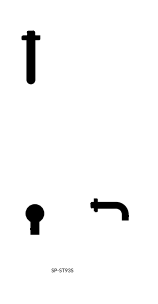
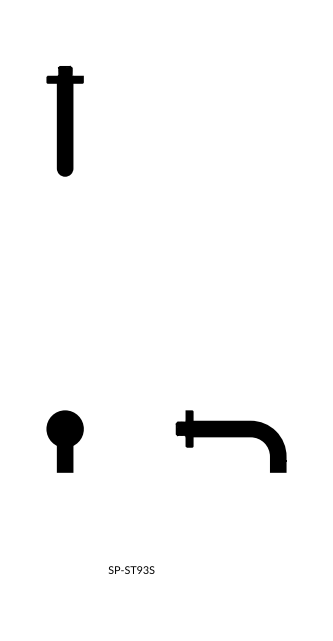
part: (109, 209) -> (230, 441), size x1.43
part: (34, 219) -> (64, 441), moved

